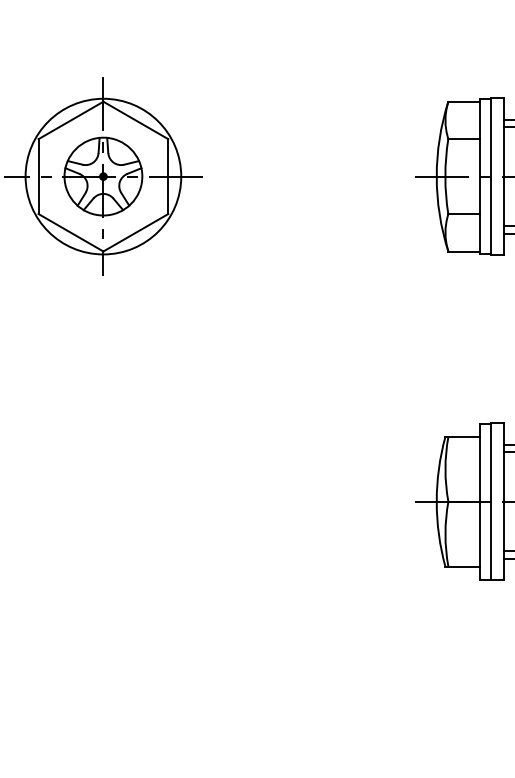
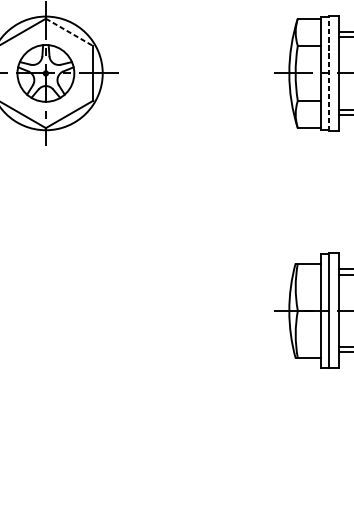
line: (136, 120) -> (70, 32), solid -> dashed
line: (491, 176) -> (329, 73), solid -> dashed

